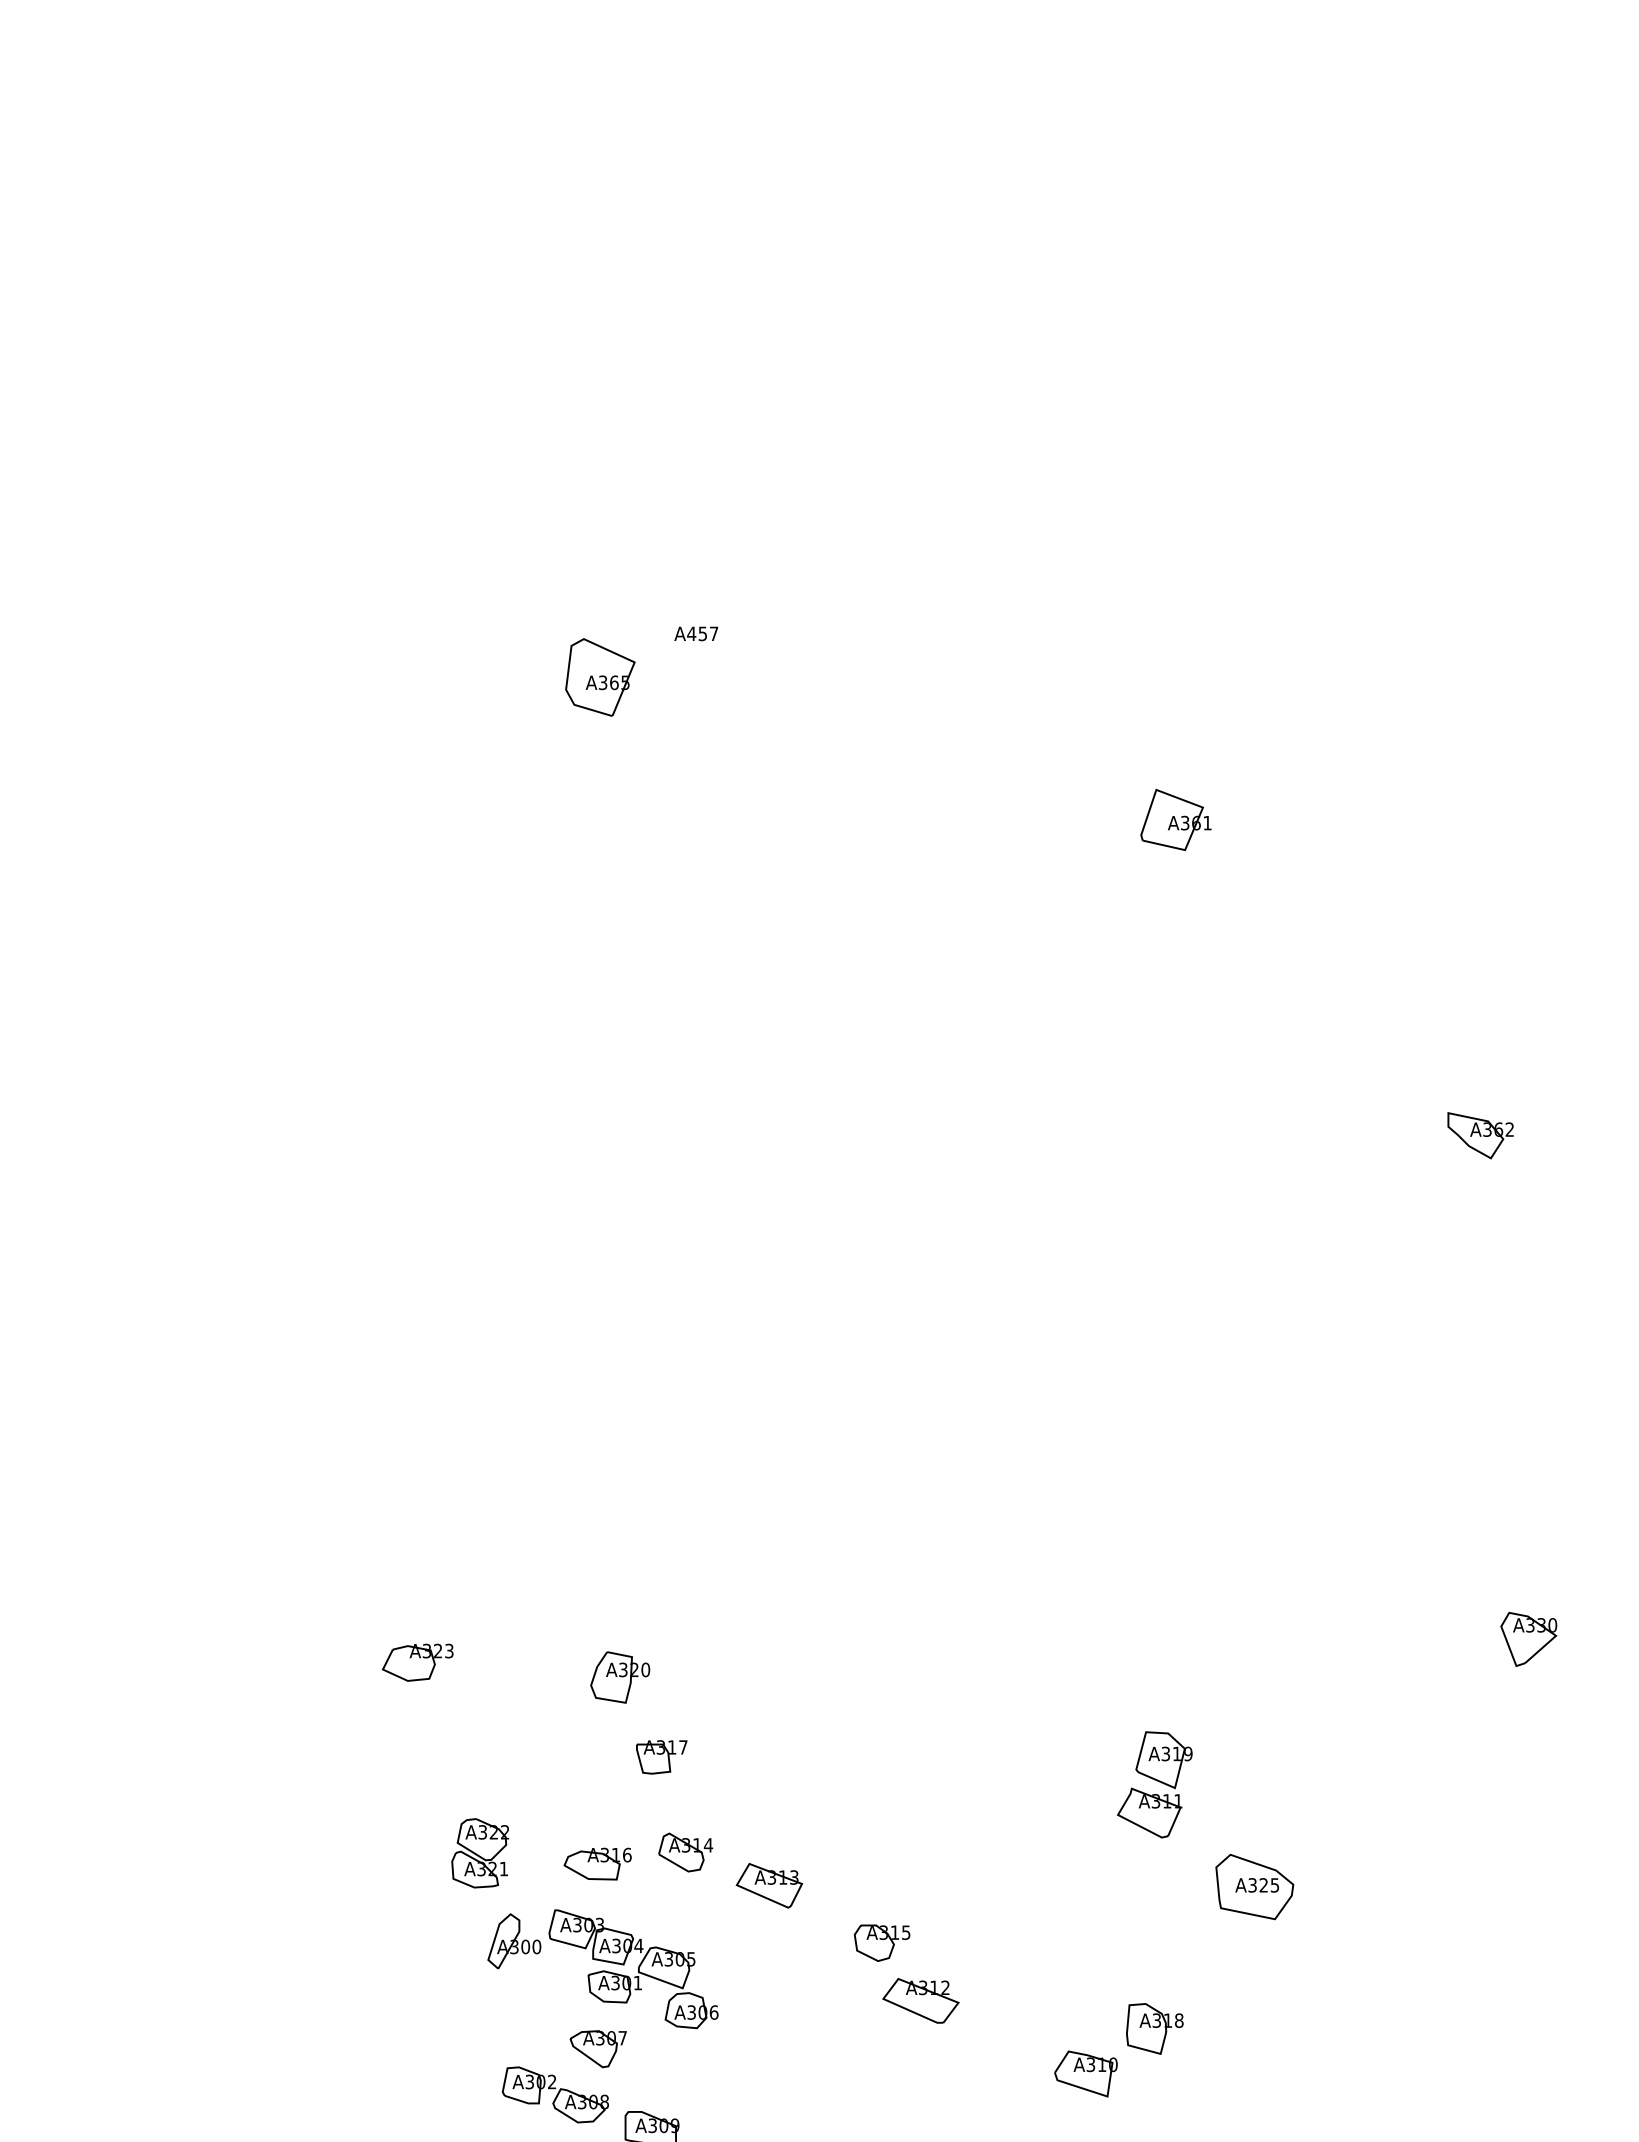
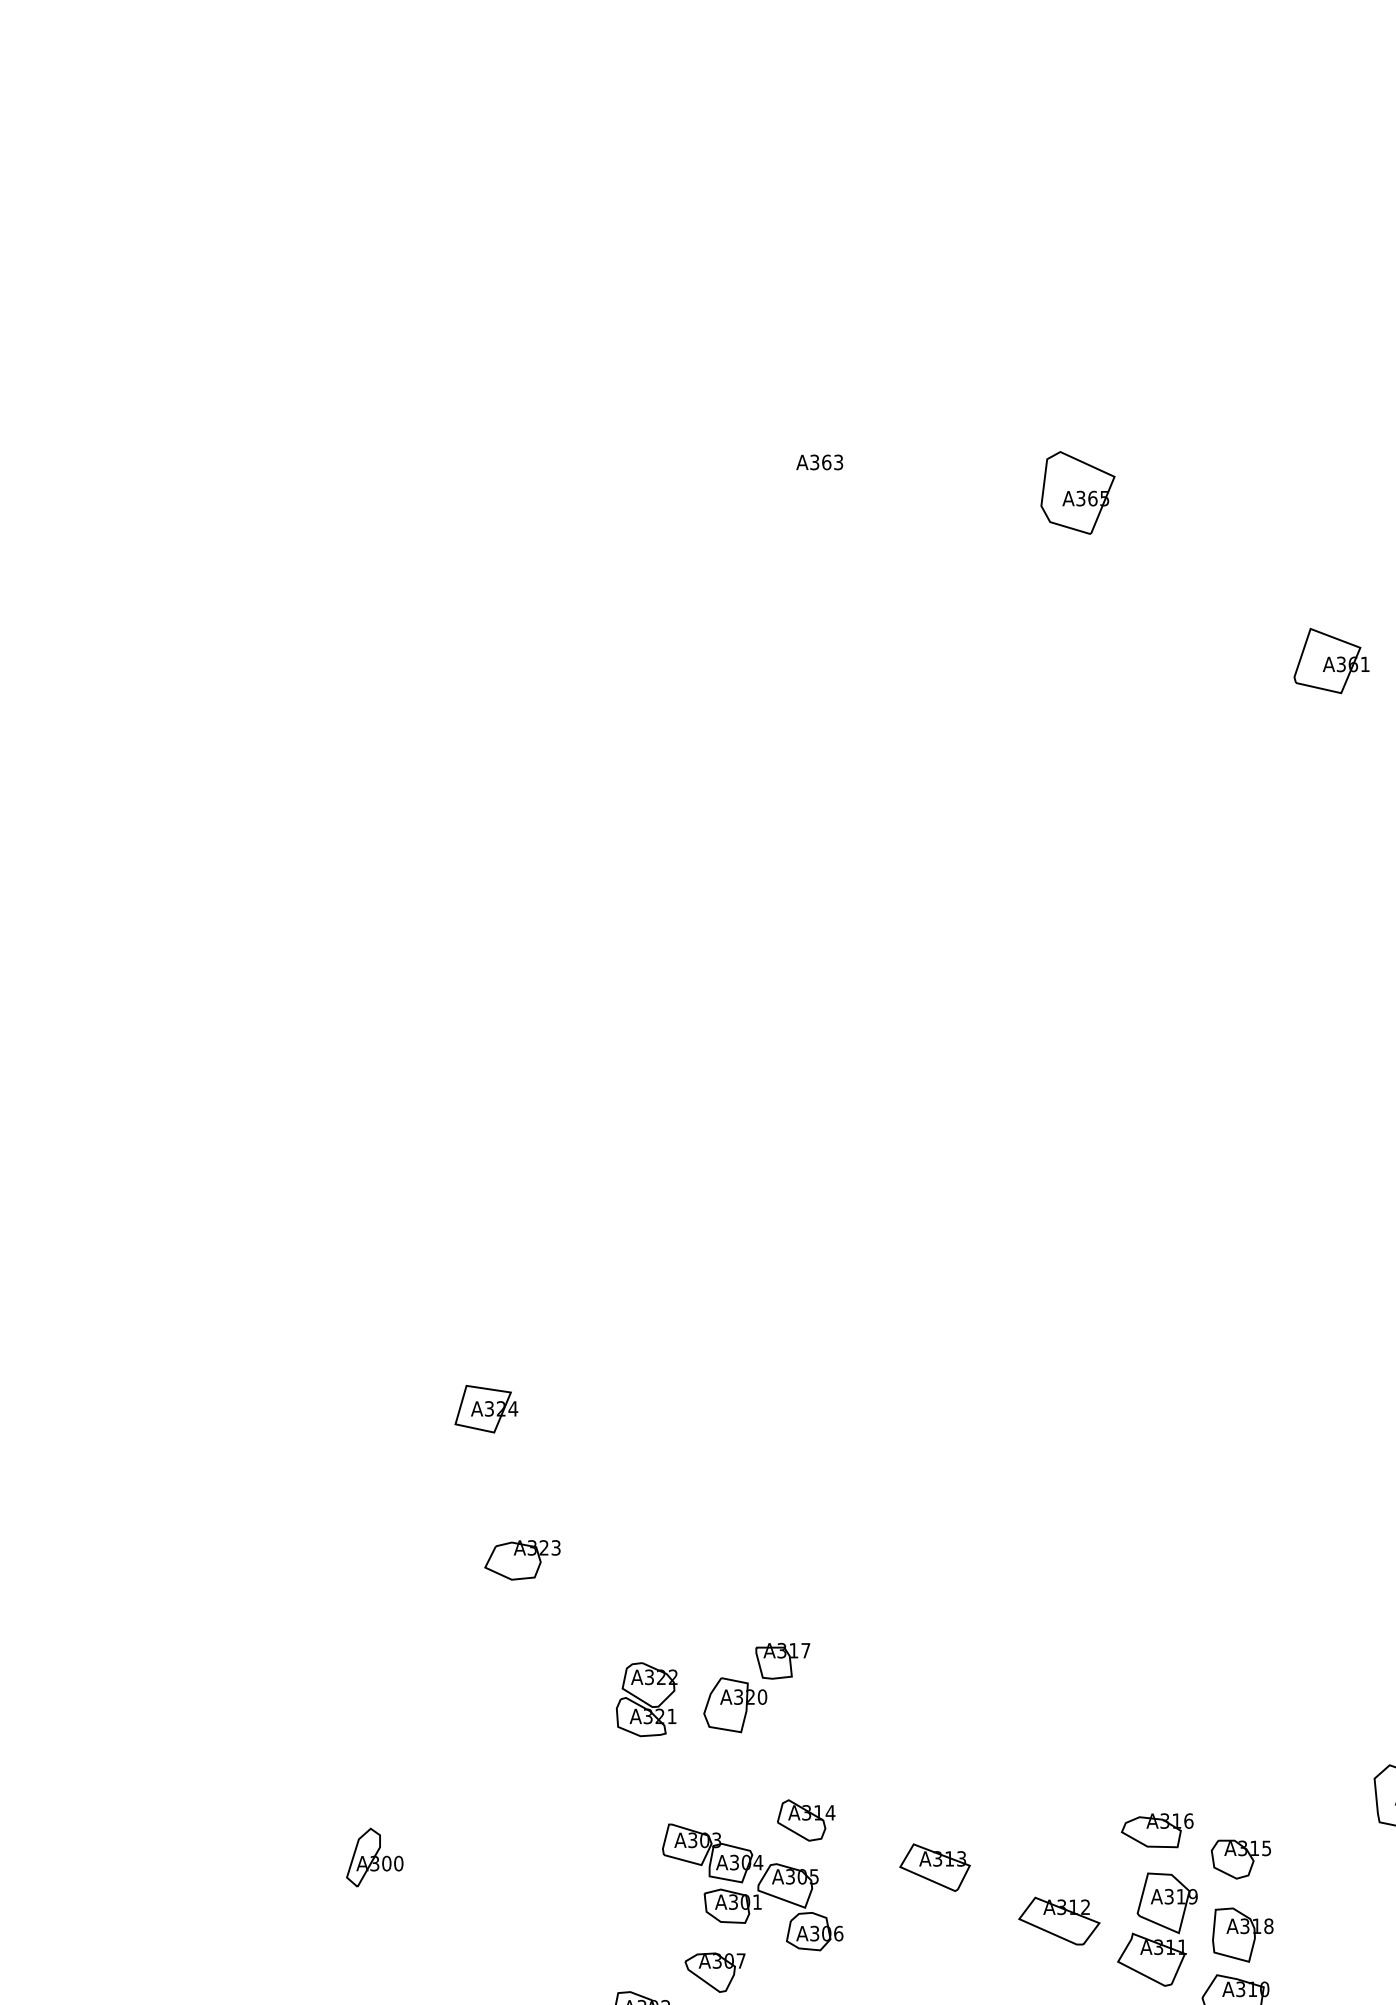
text: (702, 633) -> (826, 462), A457 -> A363
part: (600, 677) -> (1078, 492), moved
part: (383, 1520) -> (485, 1408), added
part: (620, 1677) -> (735, 1705), moved
part: (1154, 1784) -> (1157, 1929), moved
part: (685, 1852) -> (805, 1820), moved
part: (480, 1853) -> (646, 1699), moved
part: (597, 1863) -> (1157, 1830), moved
part: (769, 1885) -> (935, 1867), moved
part: (514, 1941) -> (374, 1857), moved
part: (881, 1942) -> (1240, 1858), moved
part: (1154, 2028) -> (1242, 1934), moved

